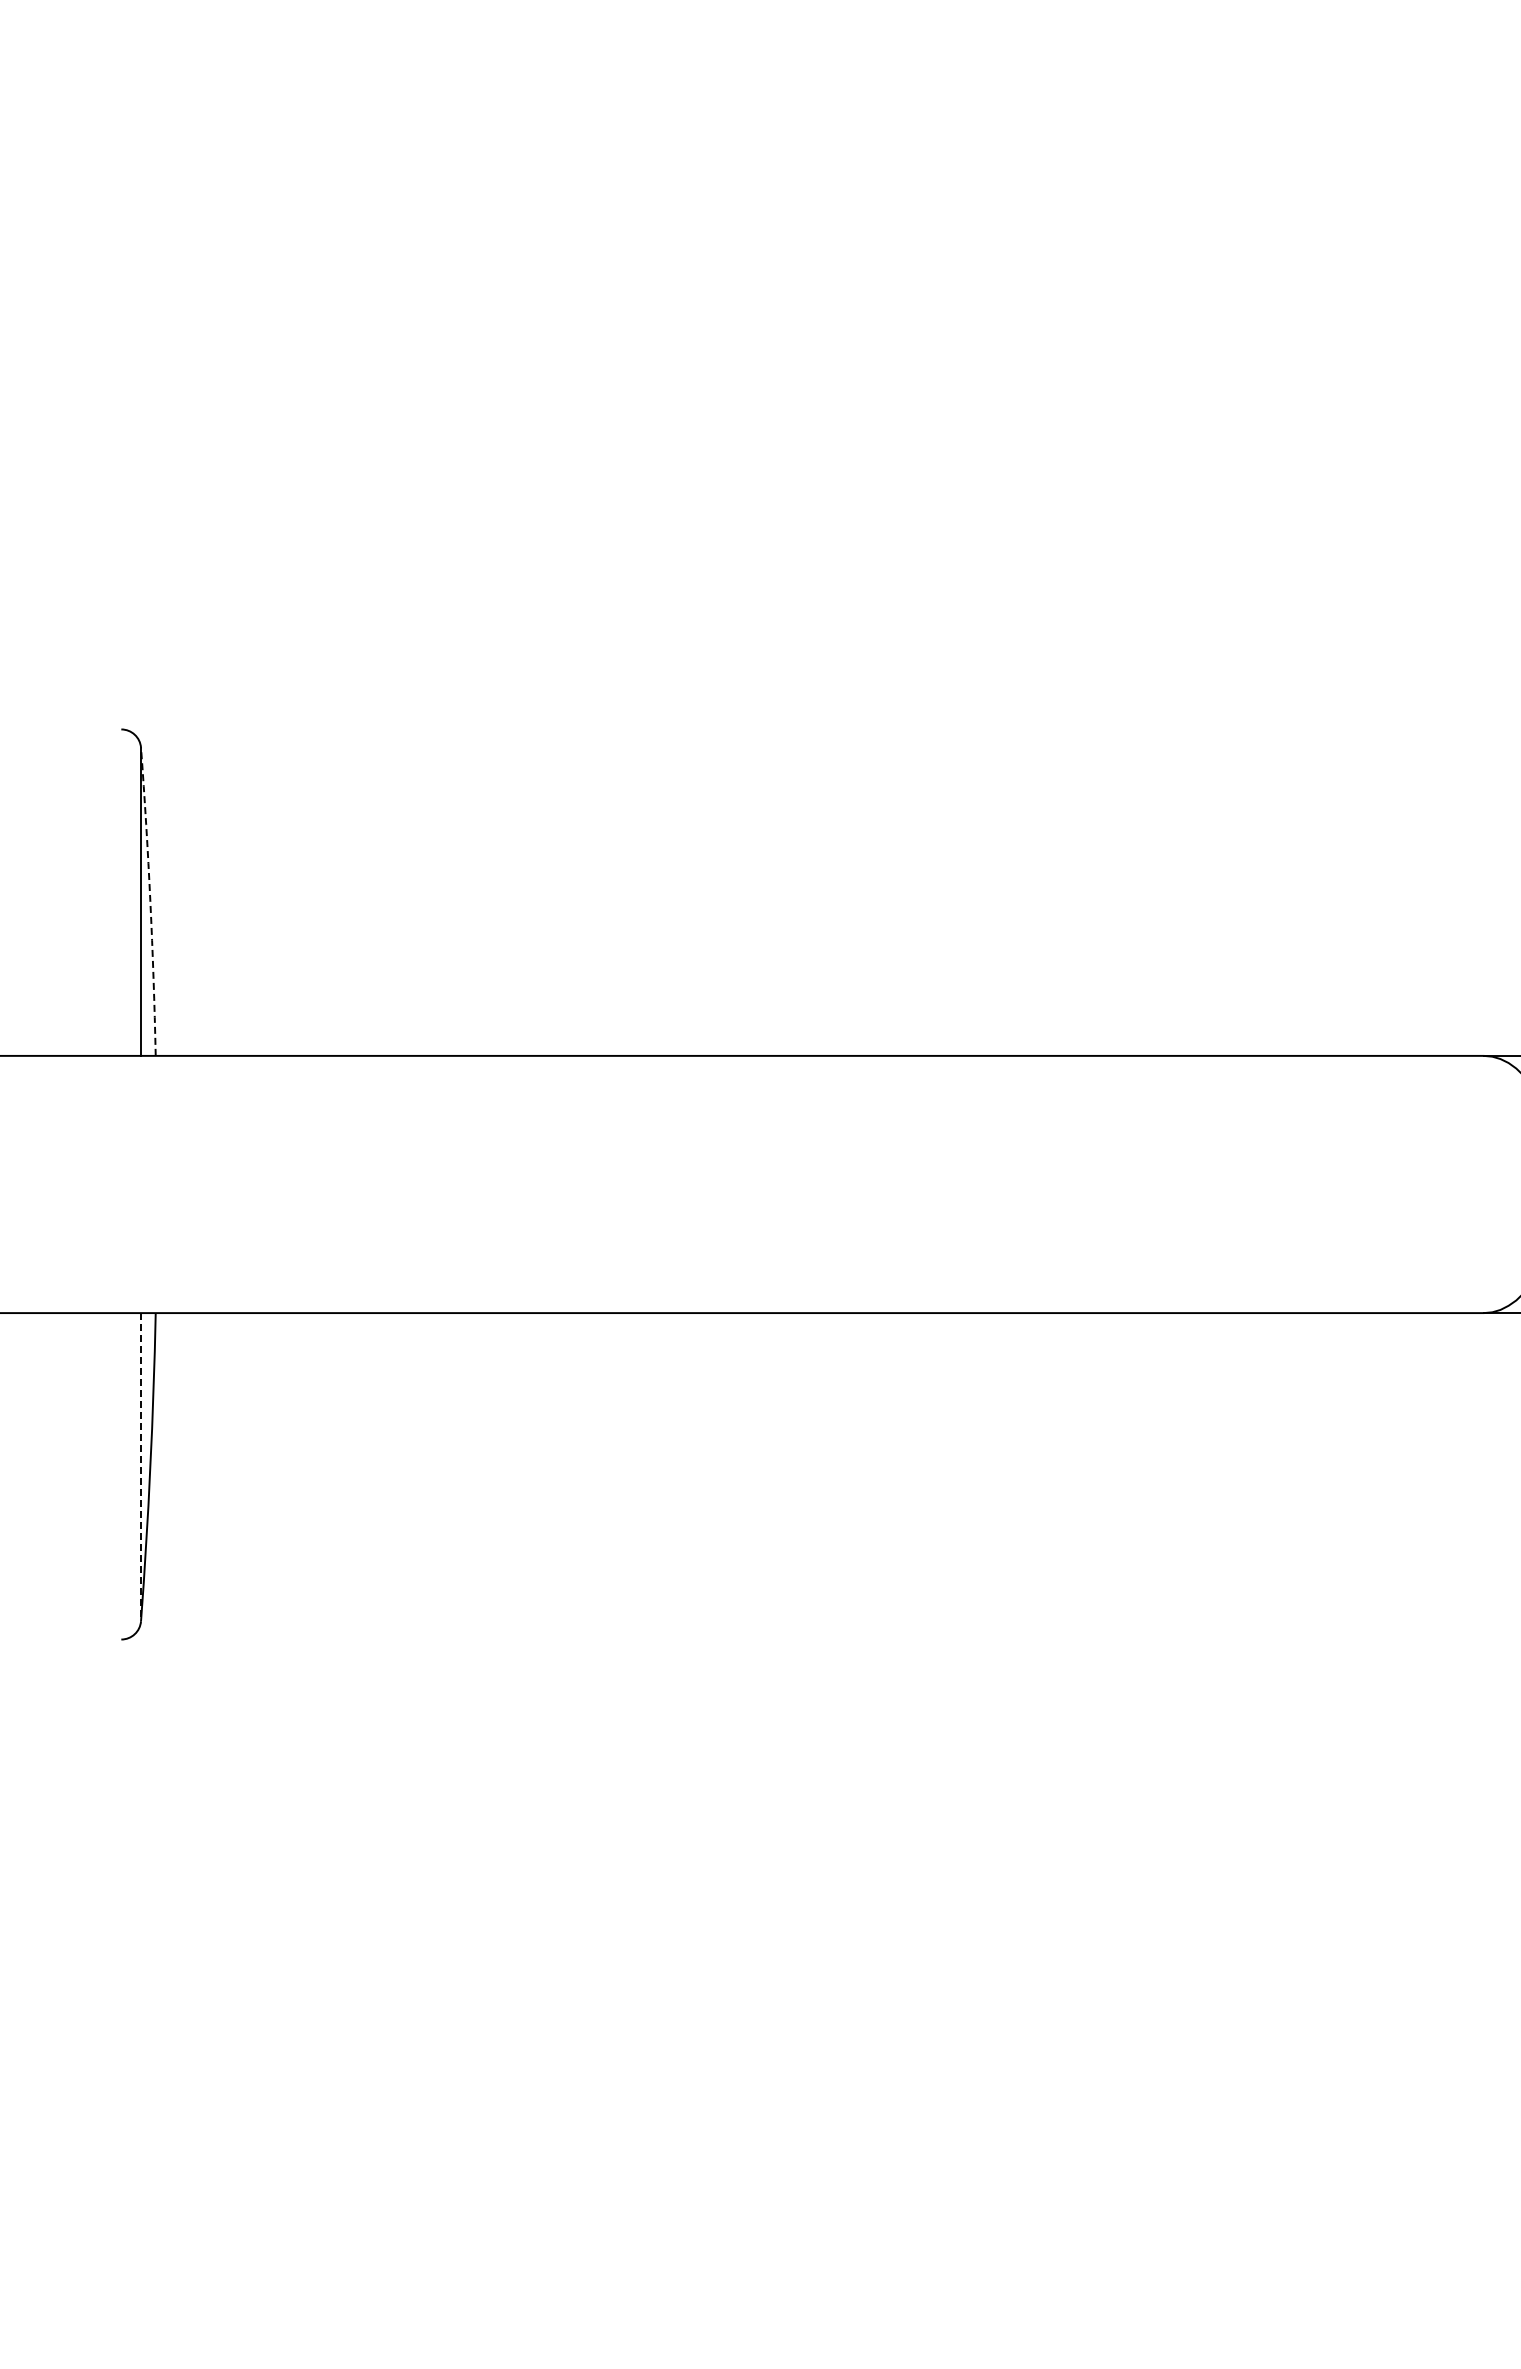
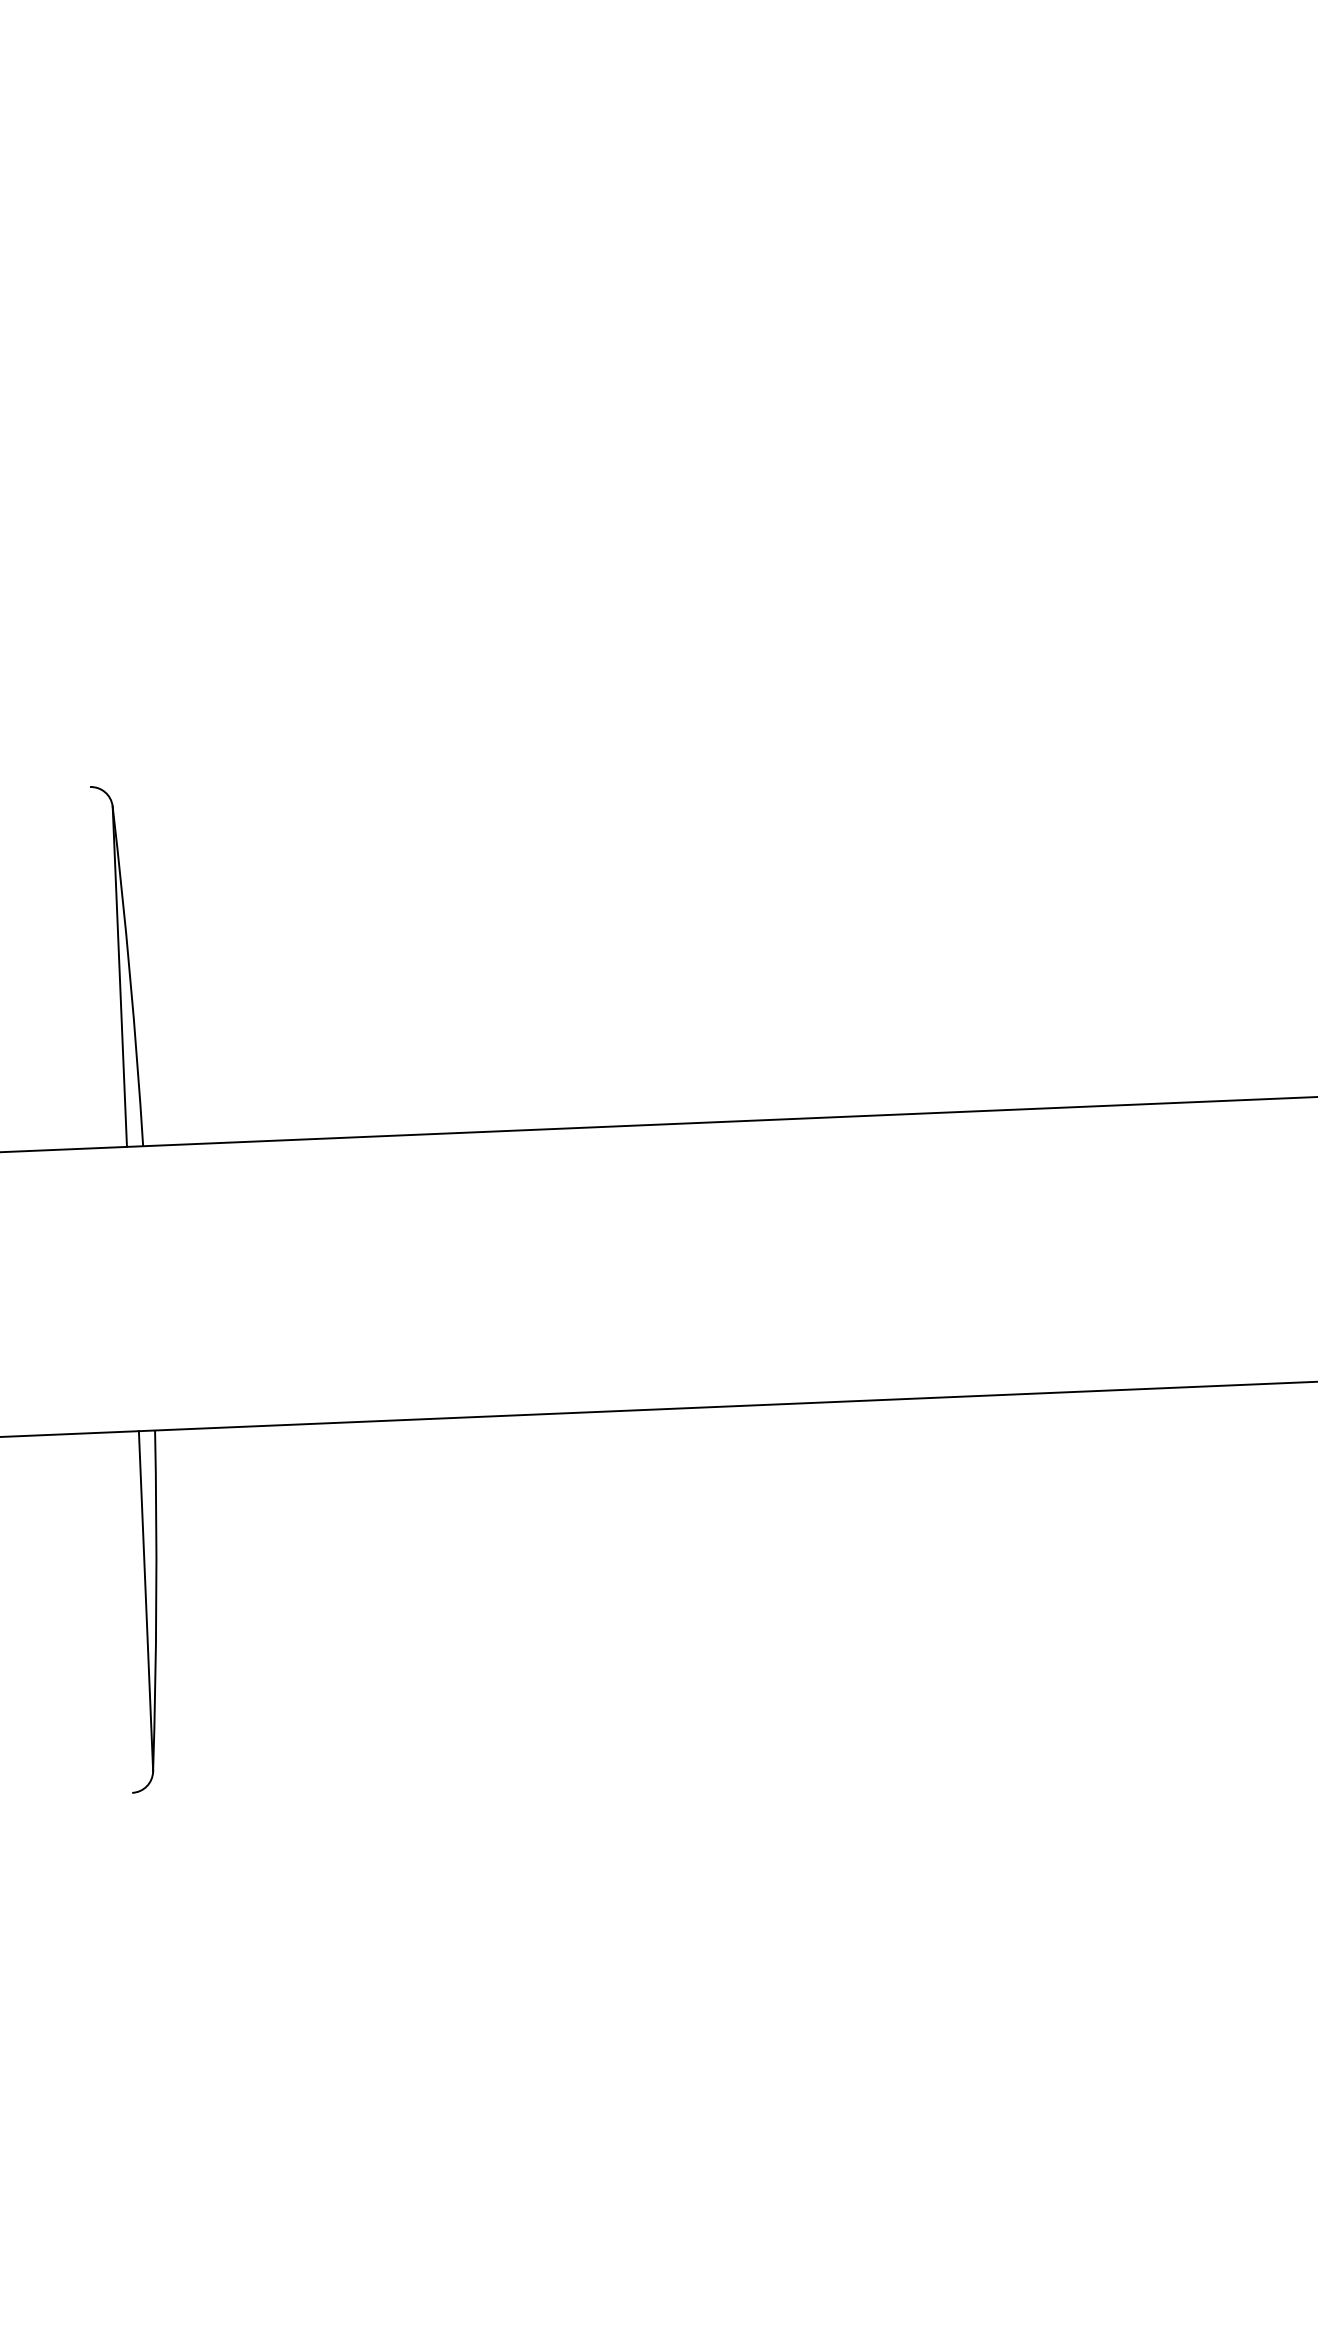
arc: (150, 901) -> (130, 975), dashed -> solid
line: (141, 1467) -> (146, 1601), dashed -> solid

